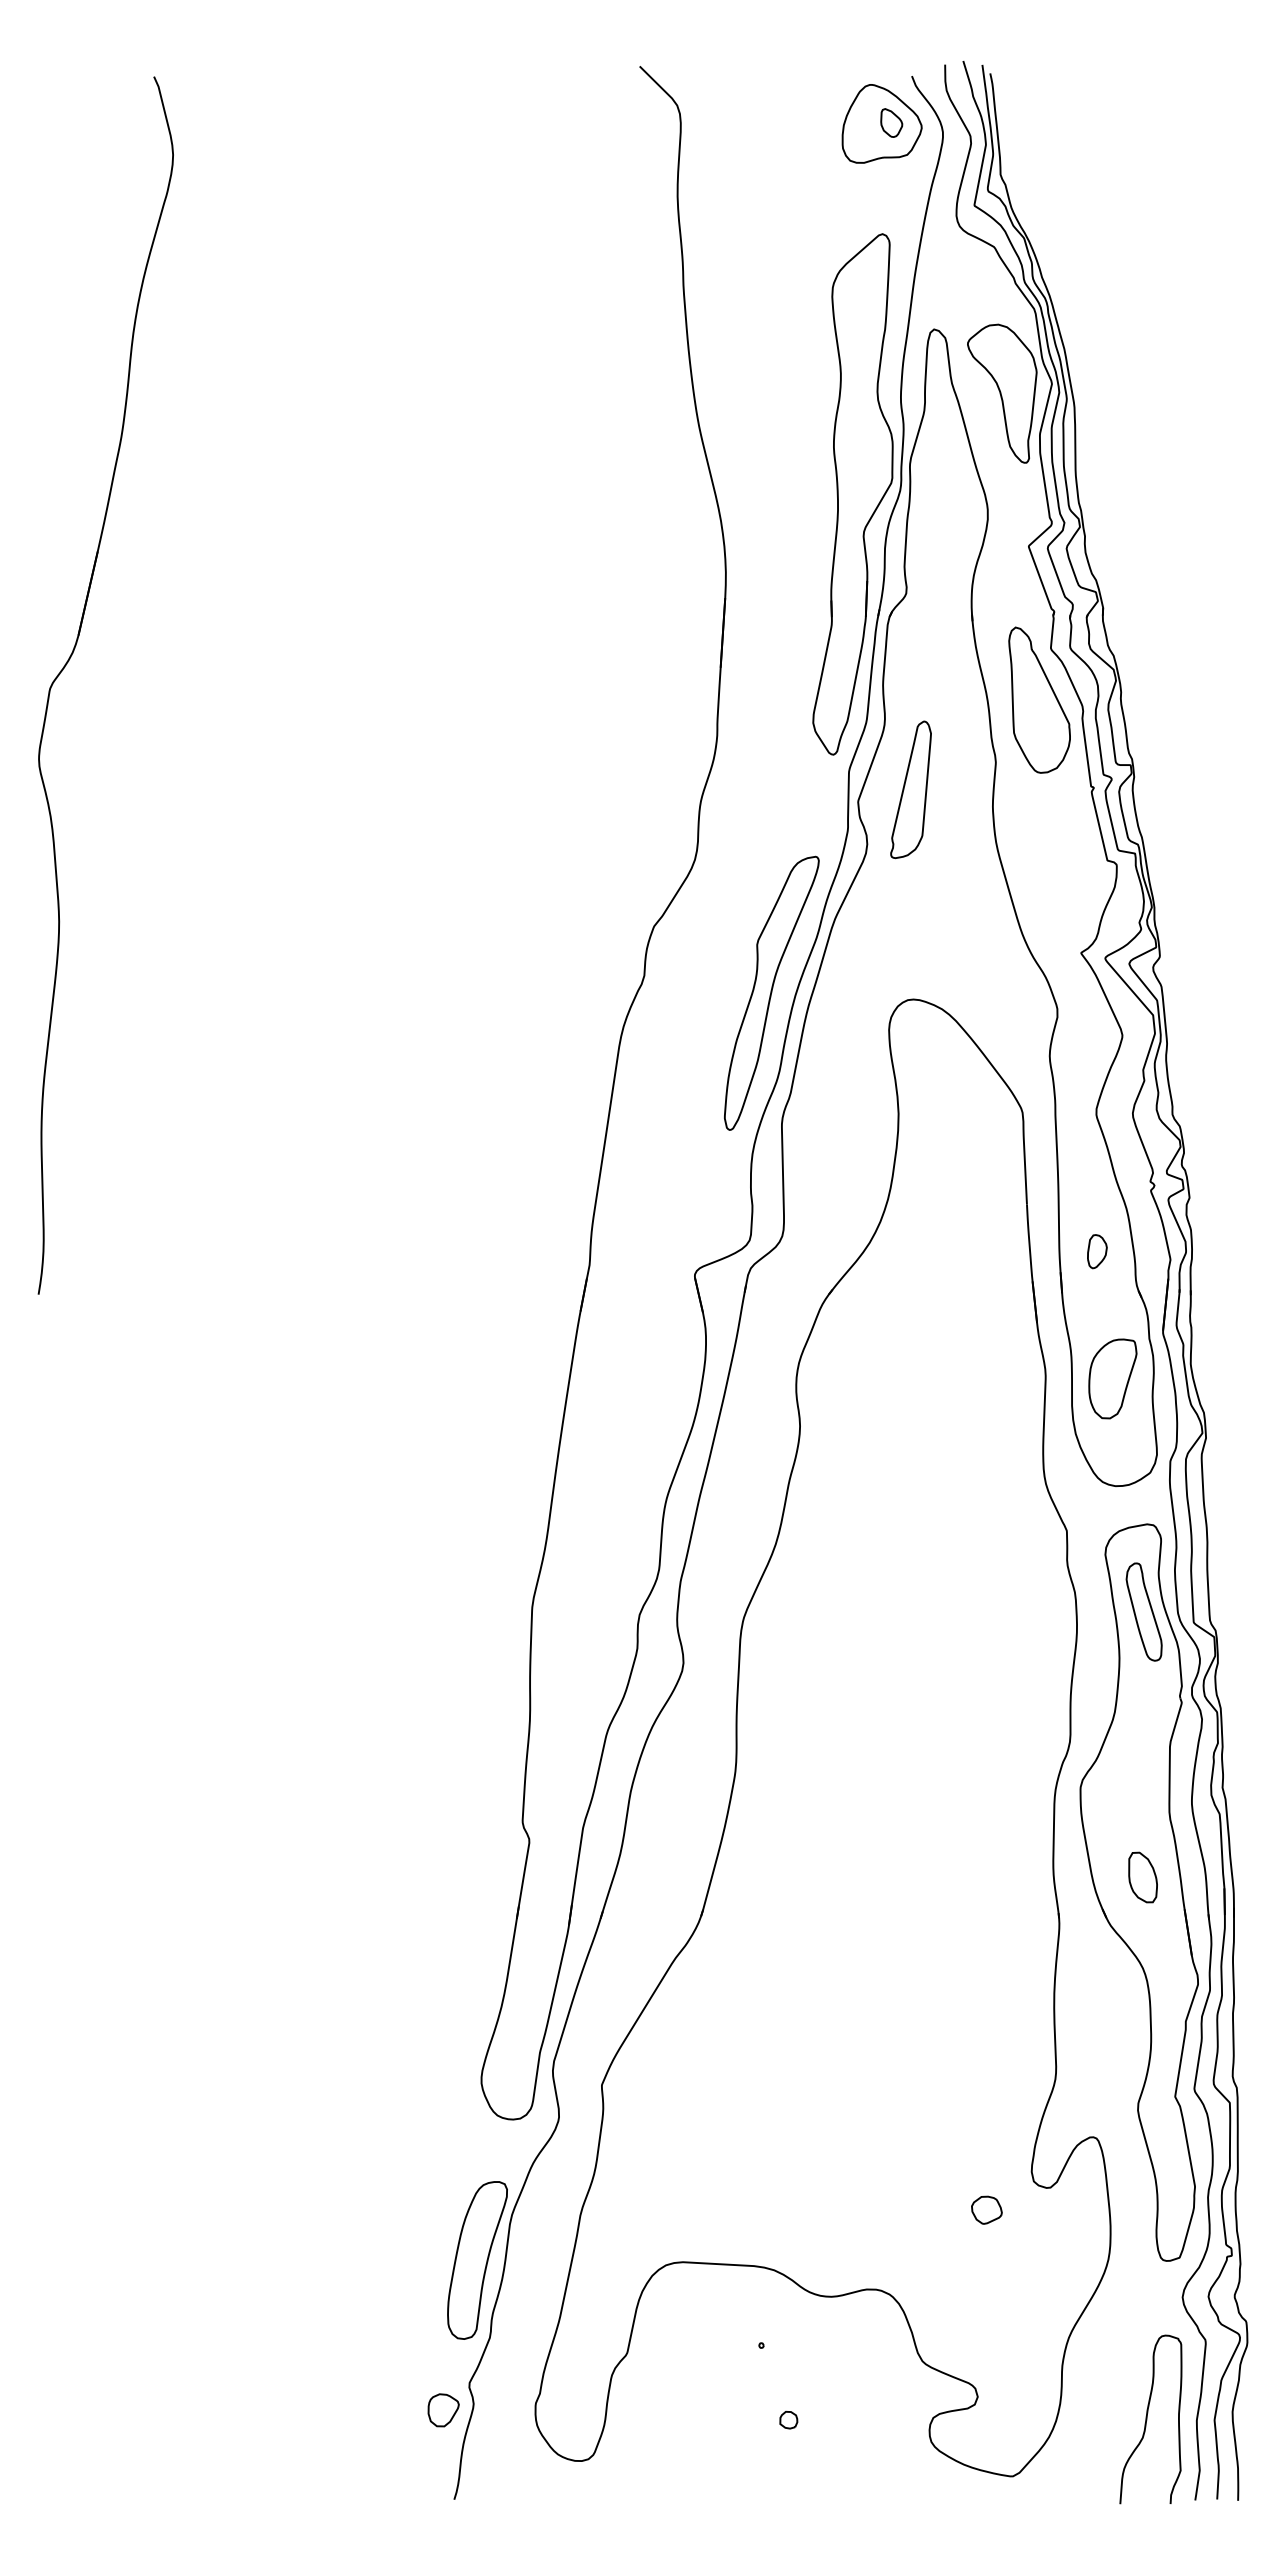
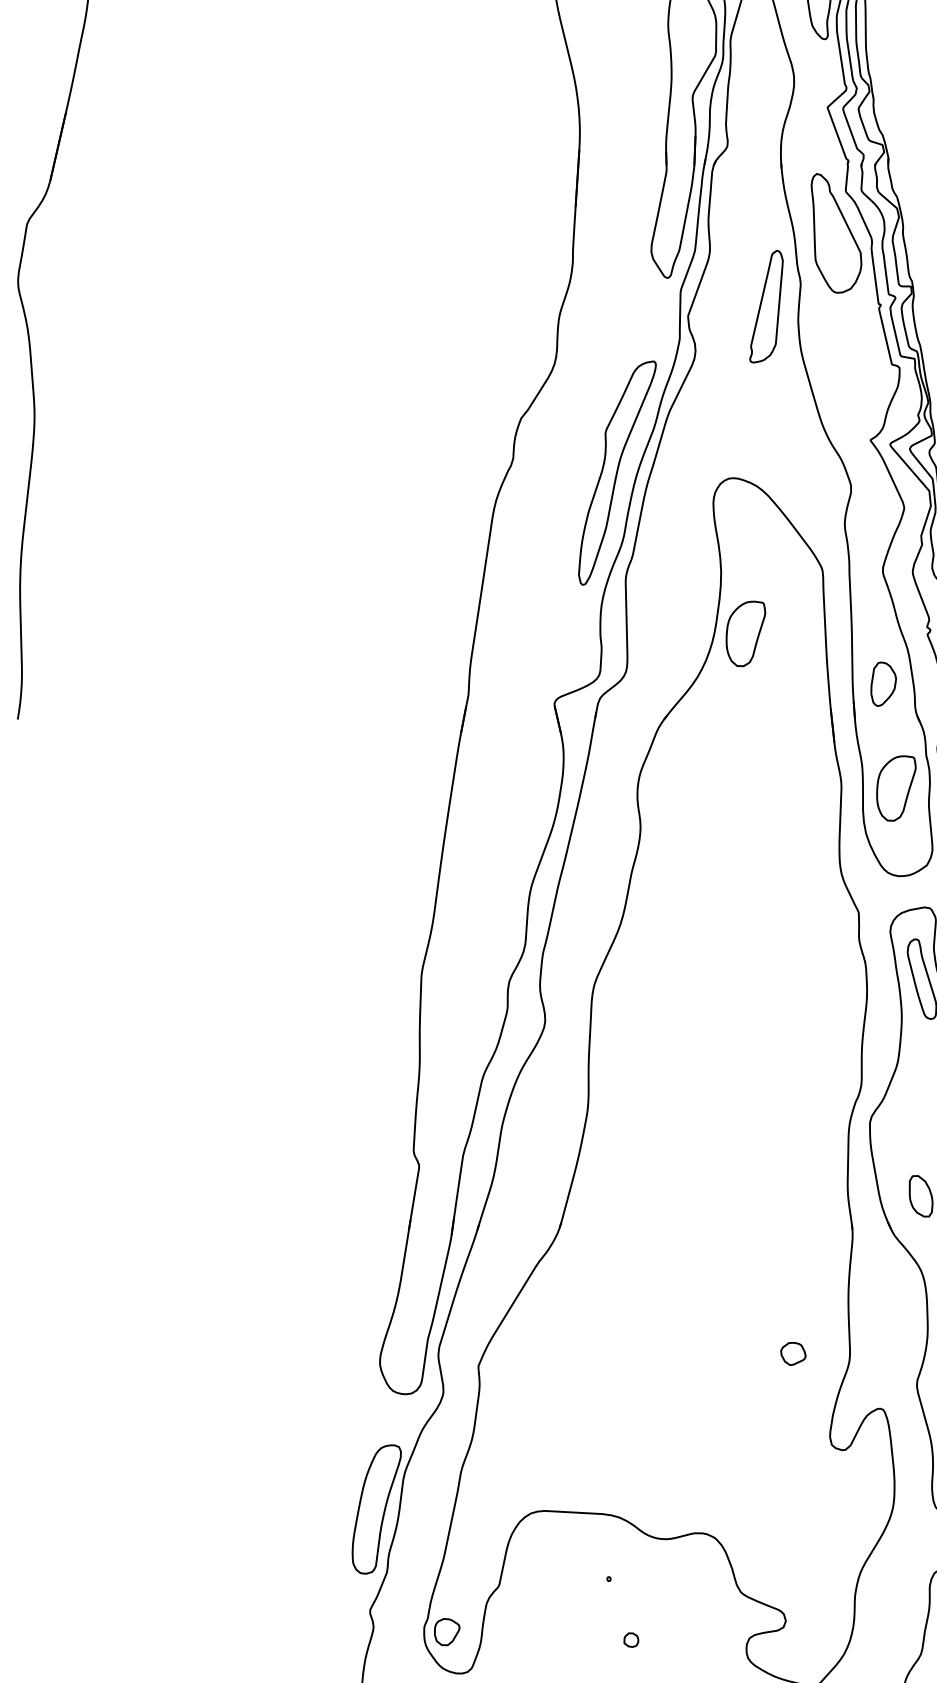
part: (910, 789) -> (766, 306), moved
part: (928, 1189) -> (745, 633), added
part: (1097, 1251) -> (883, 684), size x1.6
part: (986, 2209) -> (793, 1353), moved
part: (443, 2410) -> (447, 1632), moved

